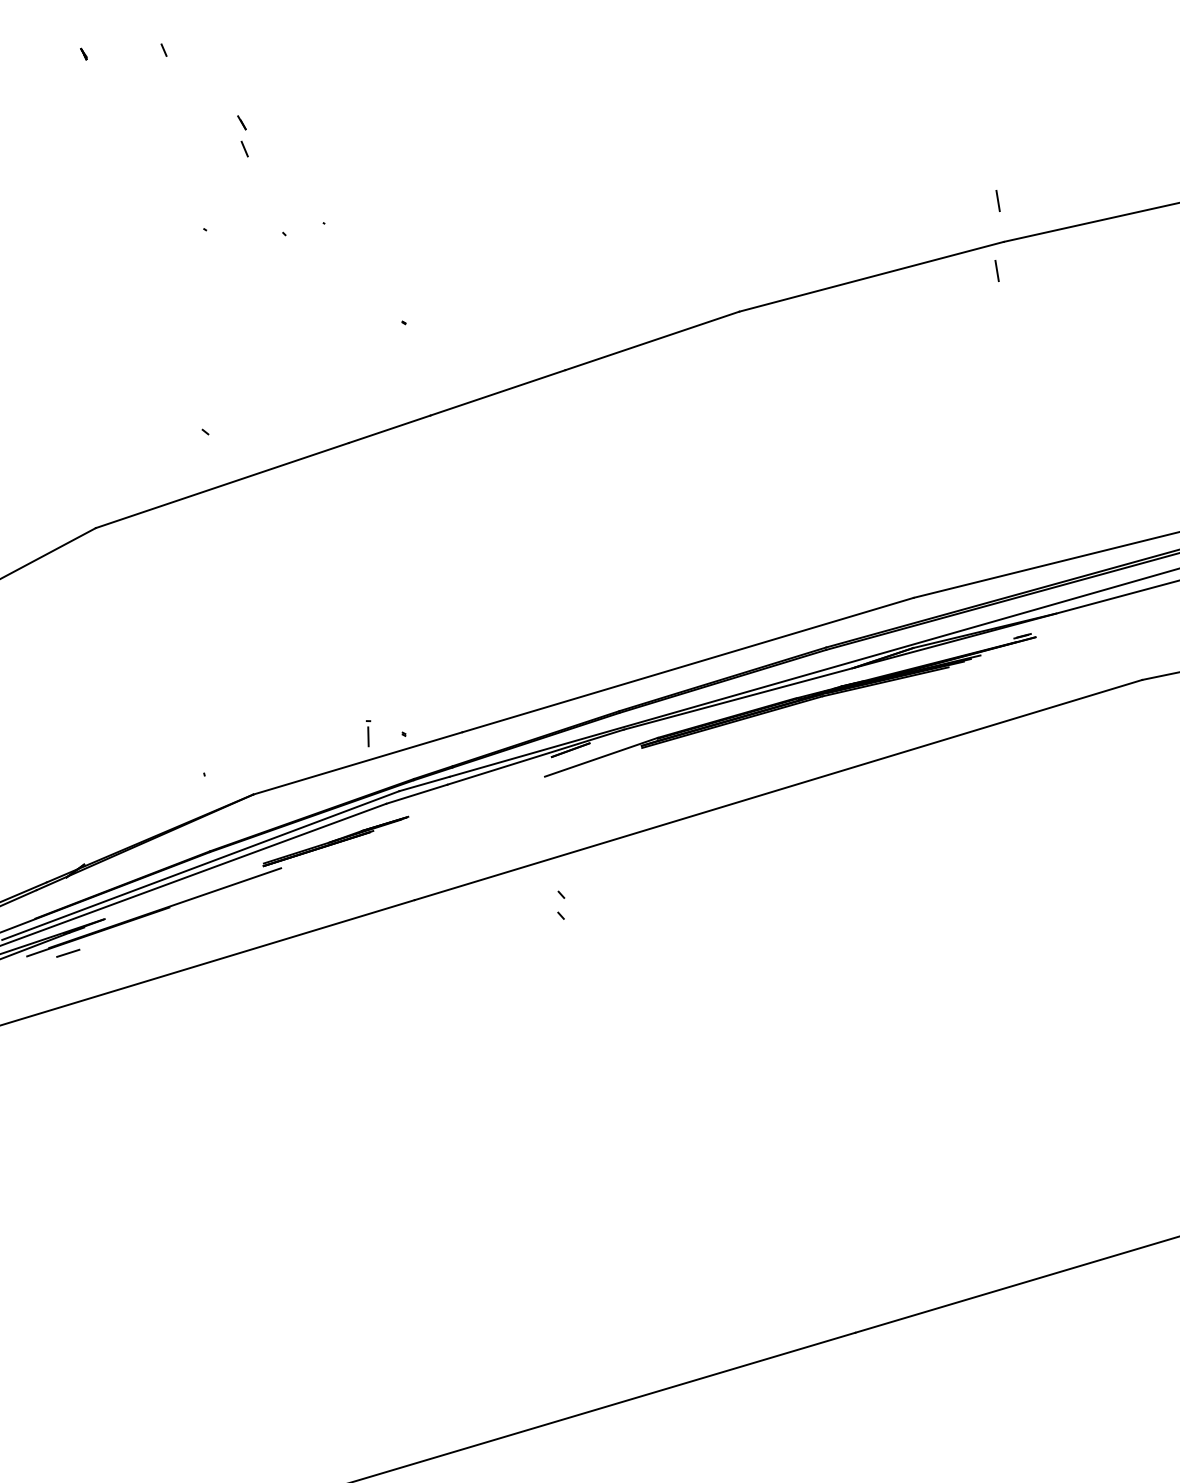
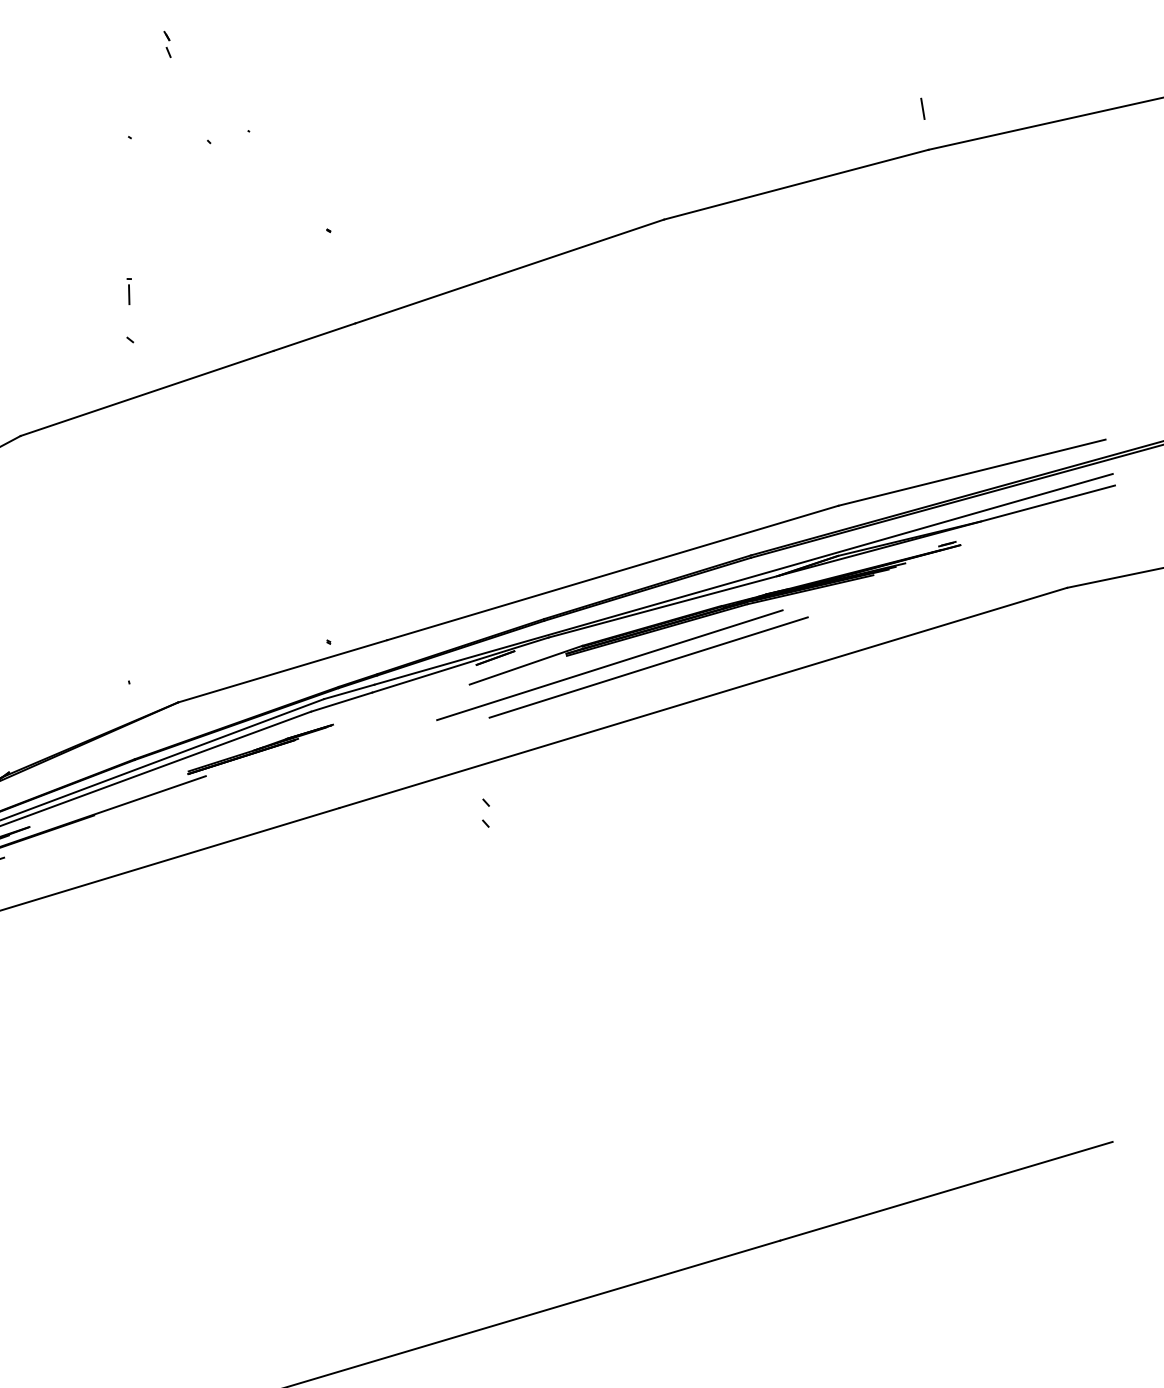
part: (242, 136) -> (167, 44), size x0.62
line: (996, 270) -> (921, 178), removed
part: (368, 733) -> (129, 291), moved
line: (684, 757) -> (609, 665), added
line: (723, 759) -> (648, 667), added

